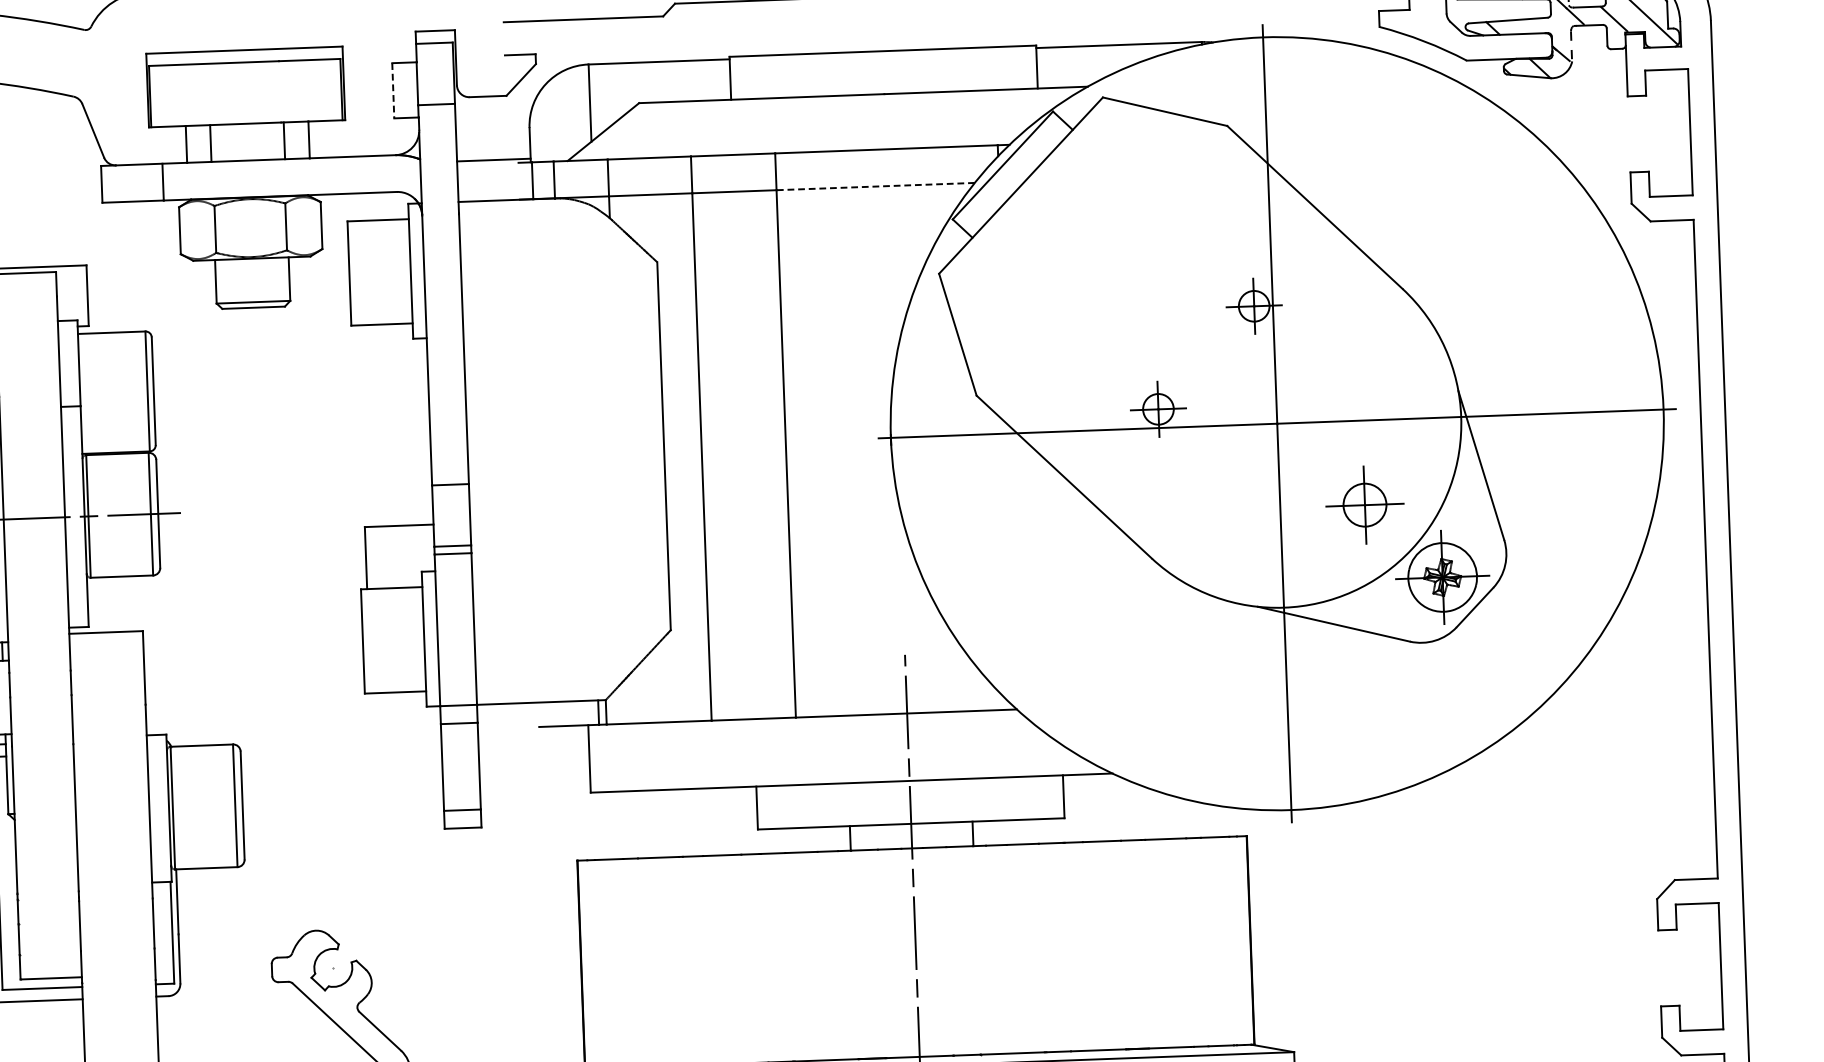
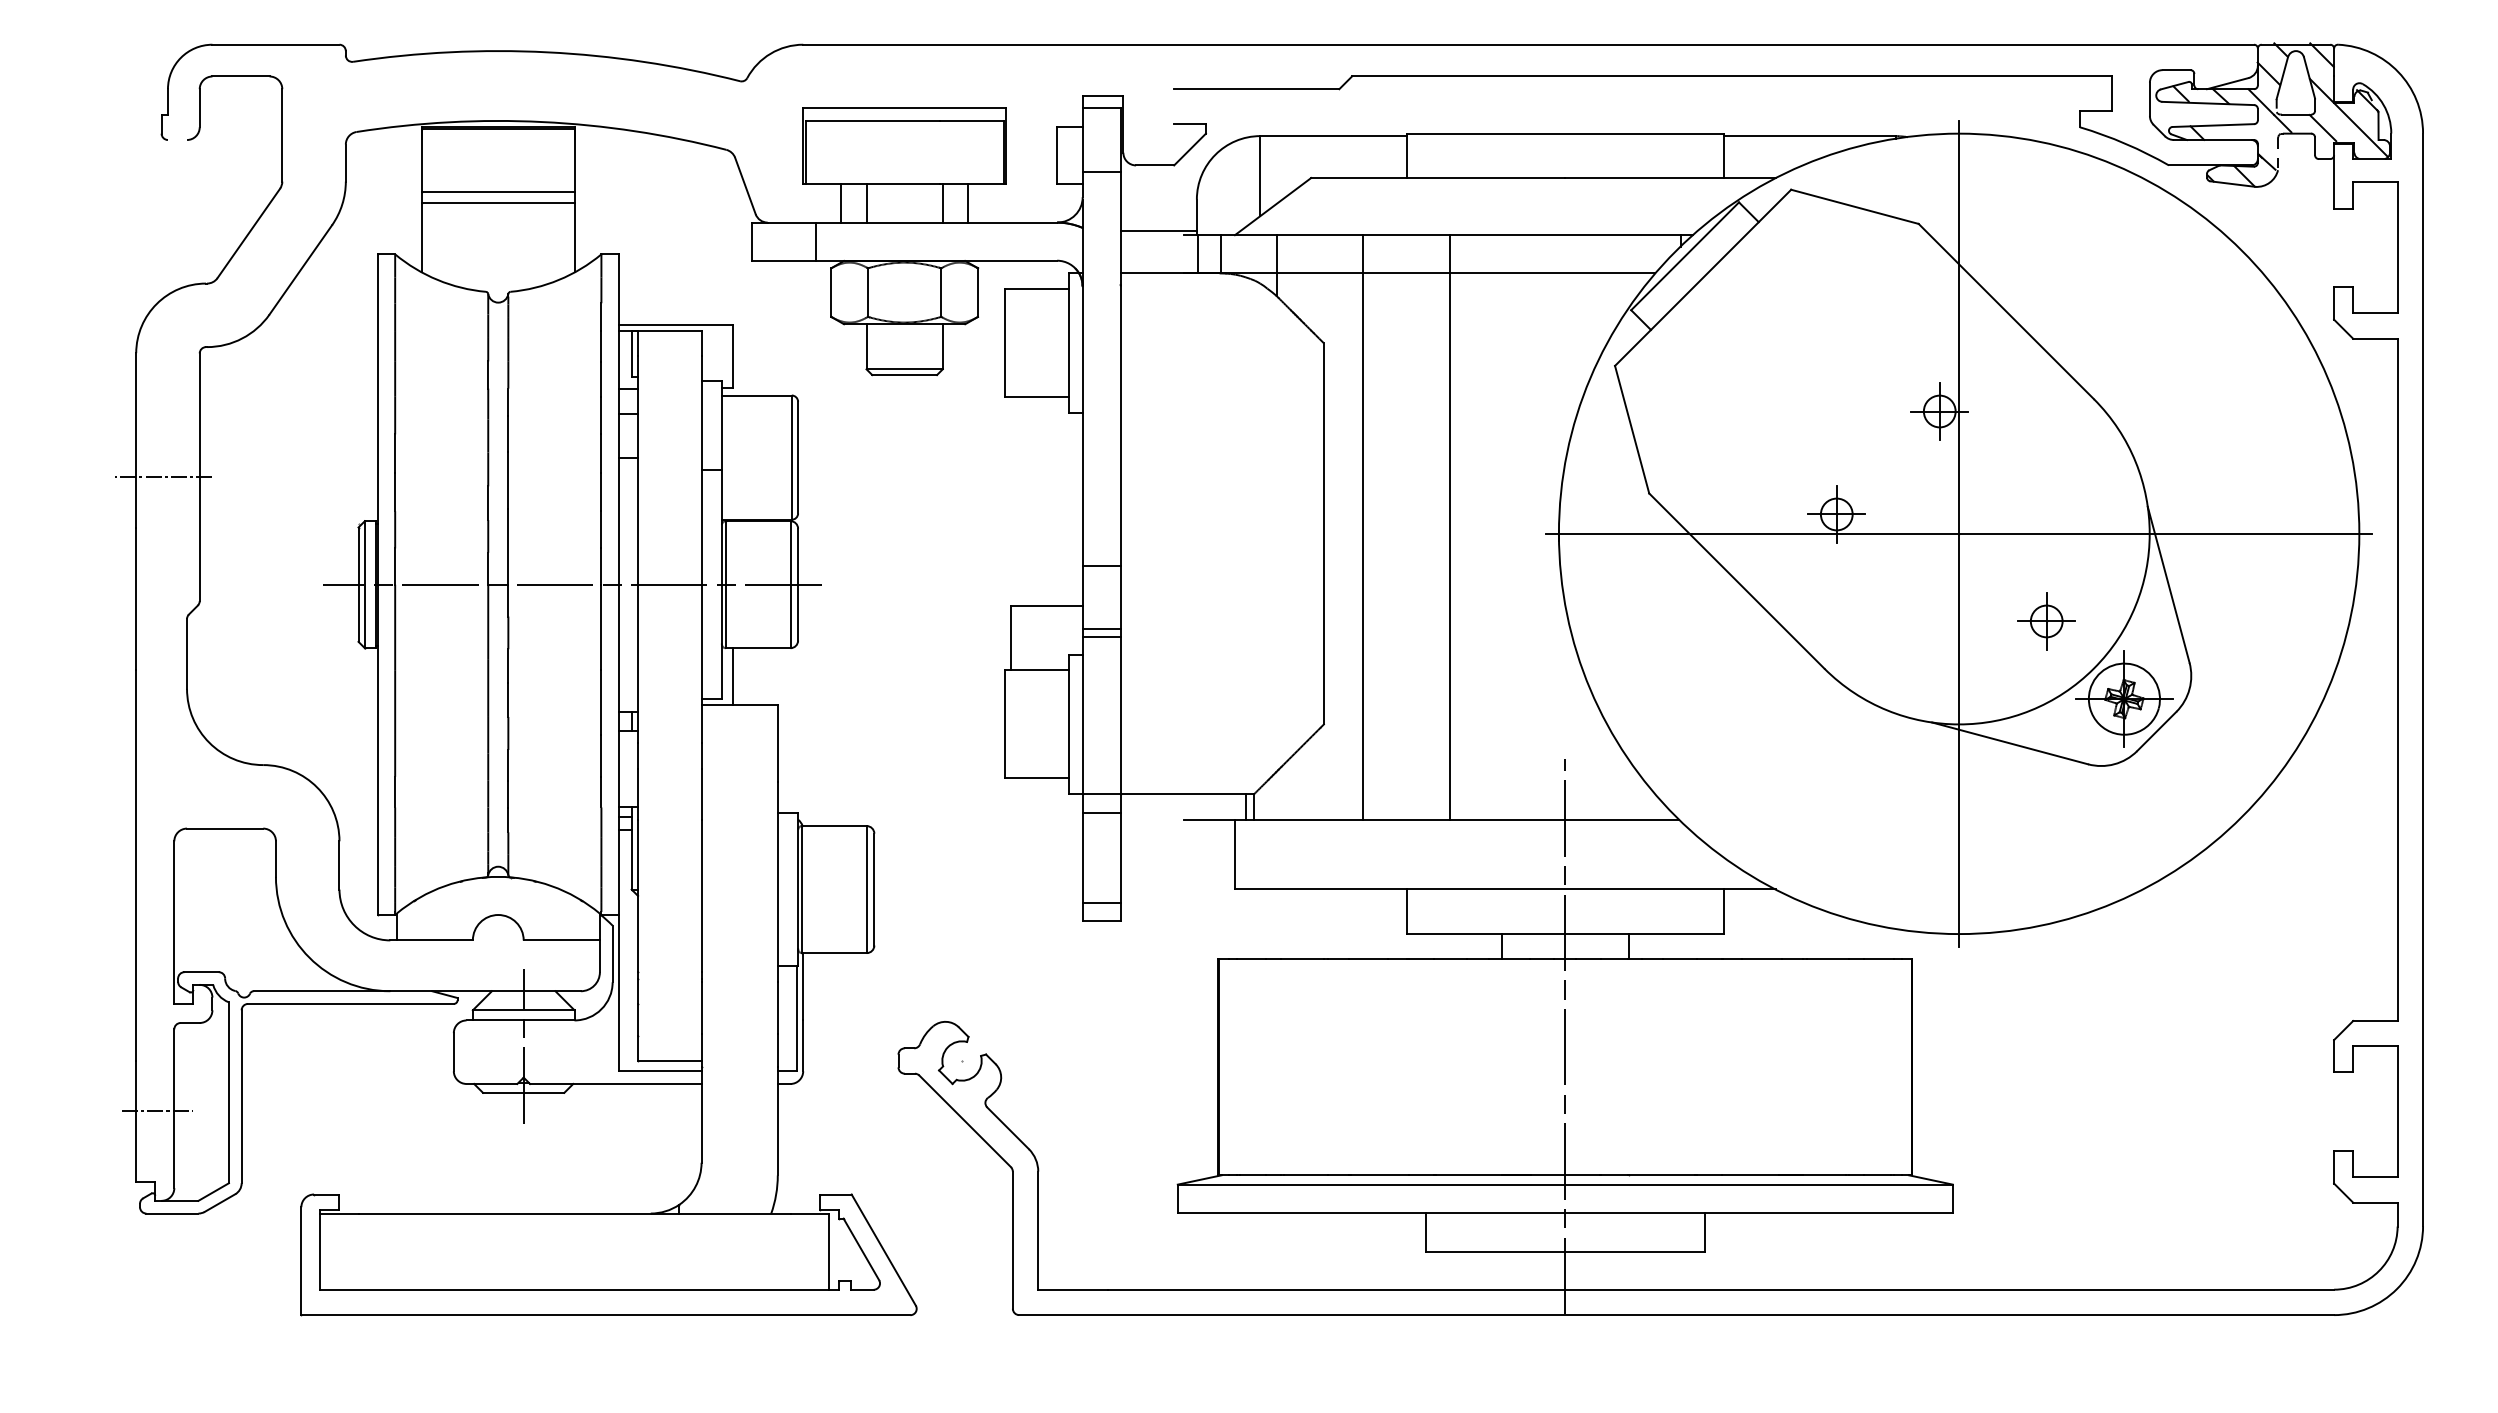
line: (393, 90) -> (1057, 155), dashed -> solid
line: (875, 186) -> (1552, 273), dashed -> solid
part: (1364, 505) -> (2046, 621), size x0.71
line: (99, 604) -> (733, 676), added

